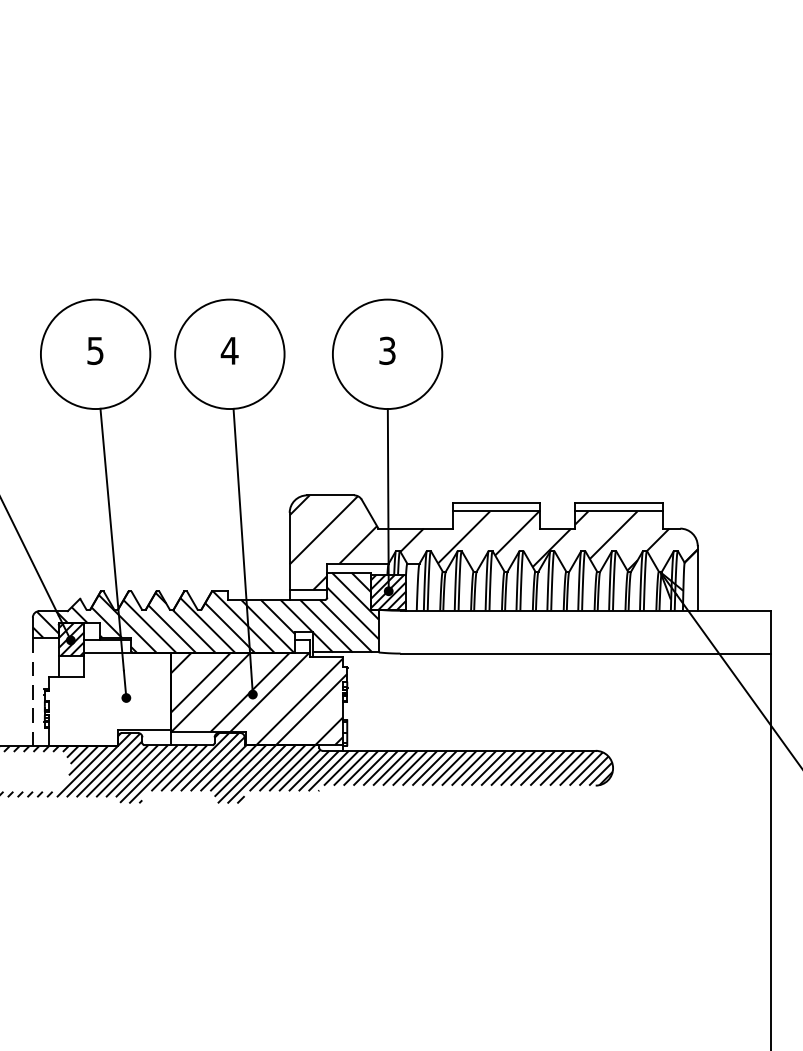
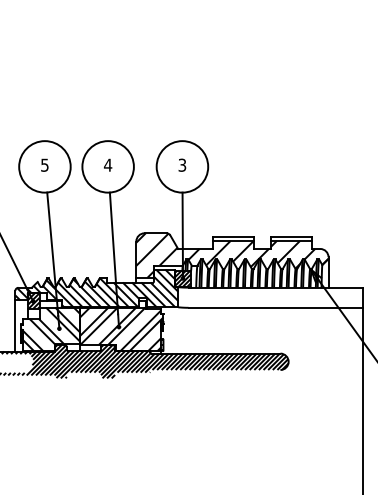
line: (33, 691) -> (15, 325), dashed -> solid
hatch: (107, 699) -> (50, 329), added

